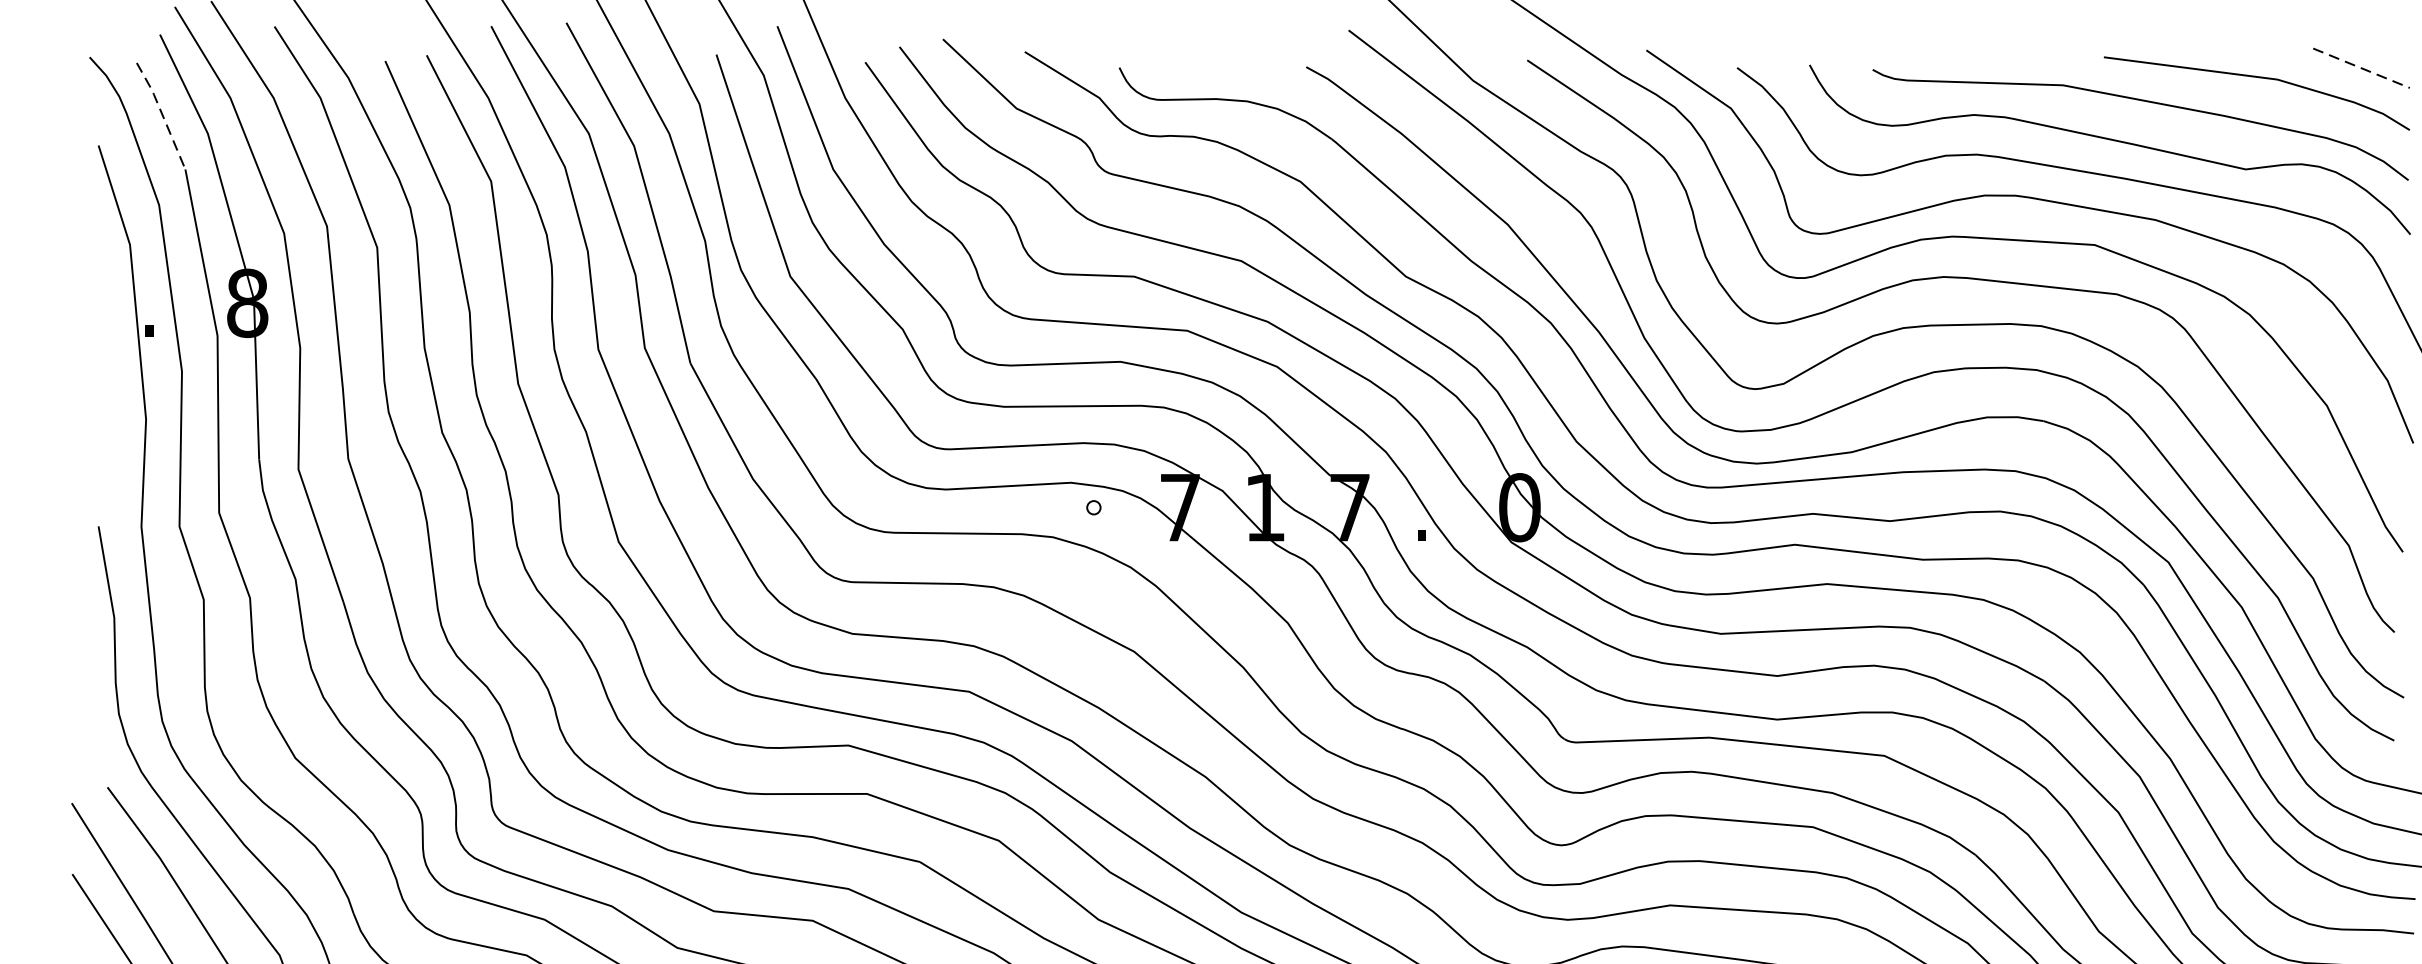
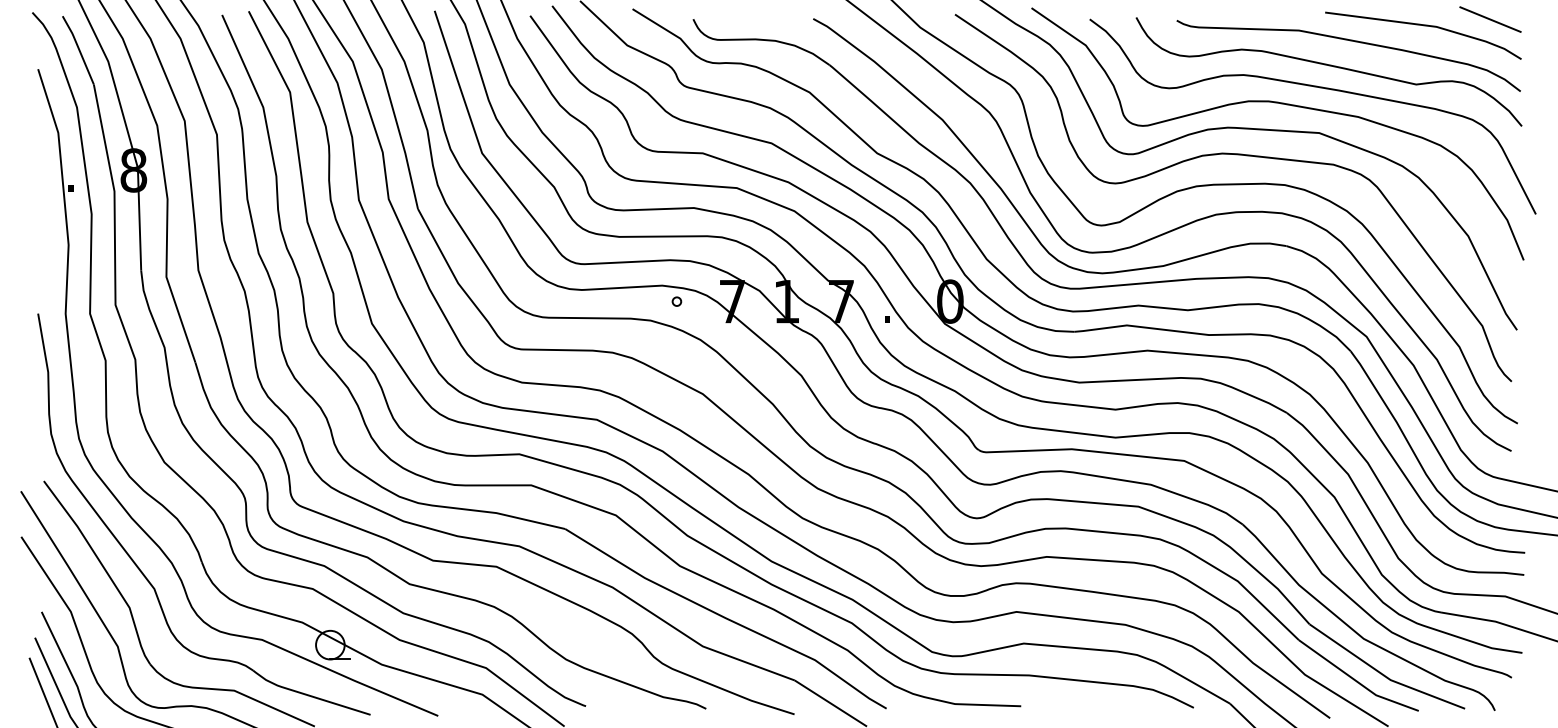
line: (2361, 68) -> (1490, 19), dashed -> solid
line: (161, 114) -> (78, 49), dashed -> solid

